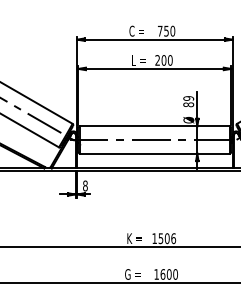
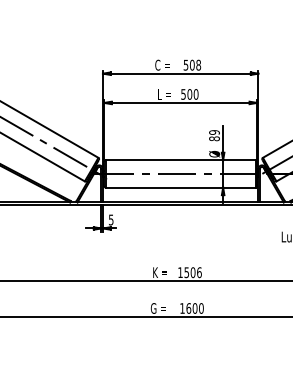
text: (166, 30) -> (192, 64), 750 -> 508
text: (157, 60) -> (183, 94), 200 -> 500
text: (84, 185) -> (110, 219), 8 -> 5

